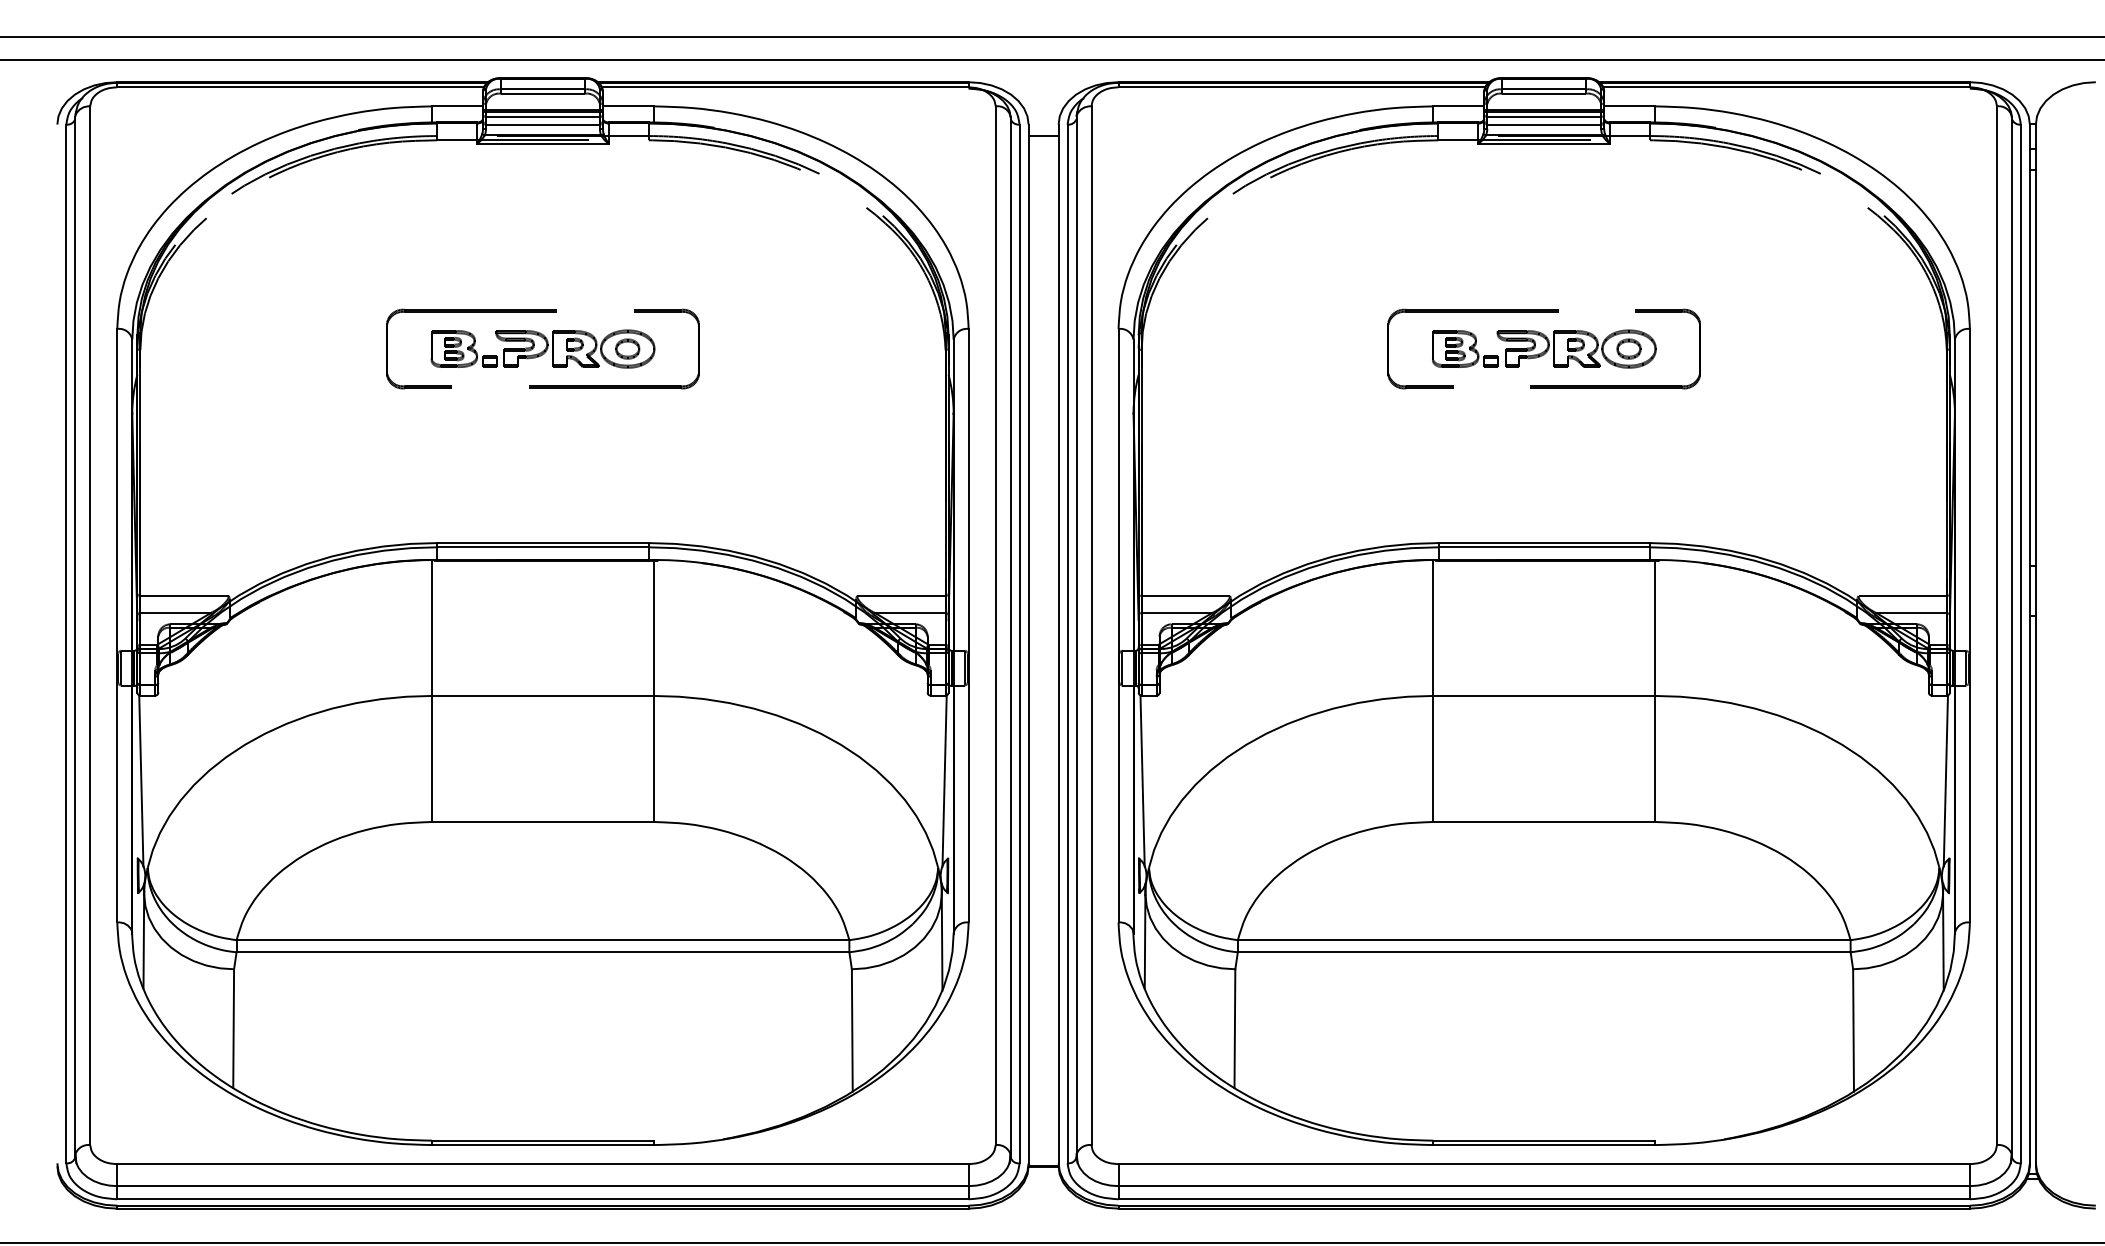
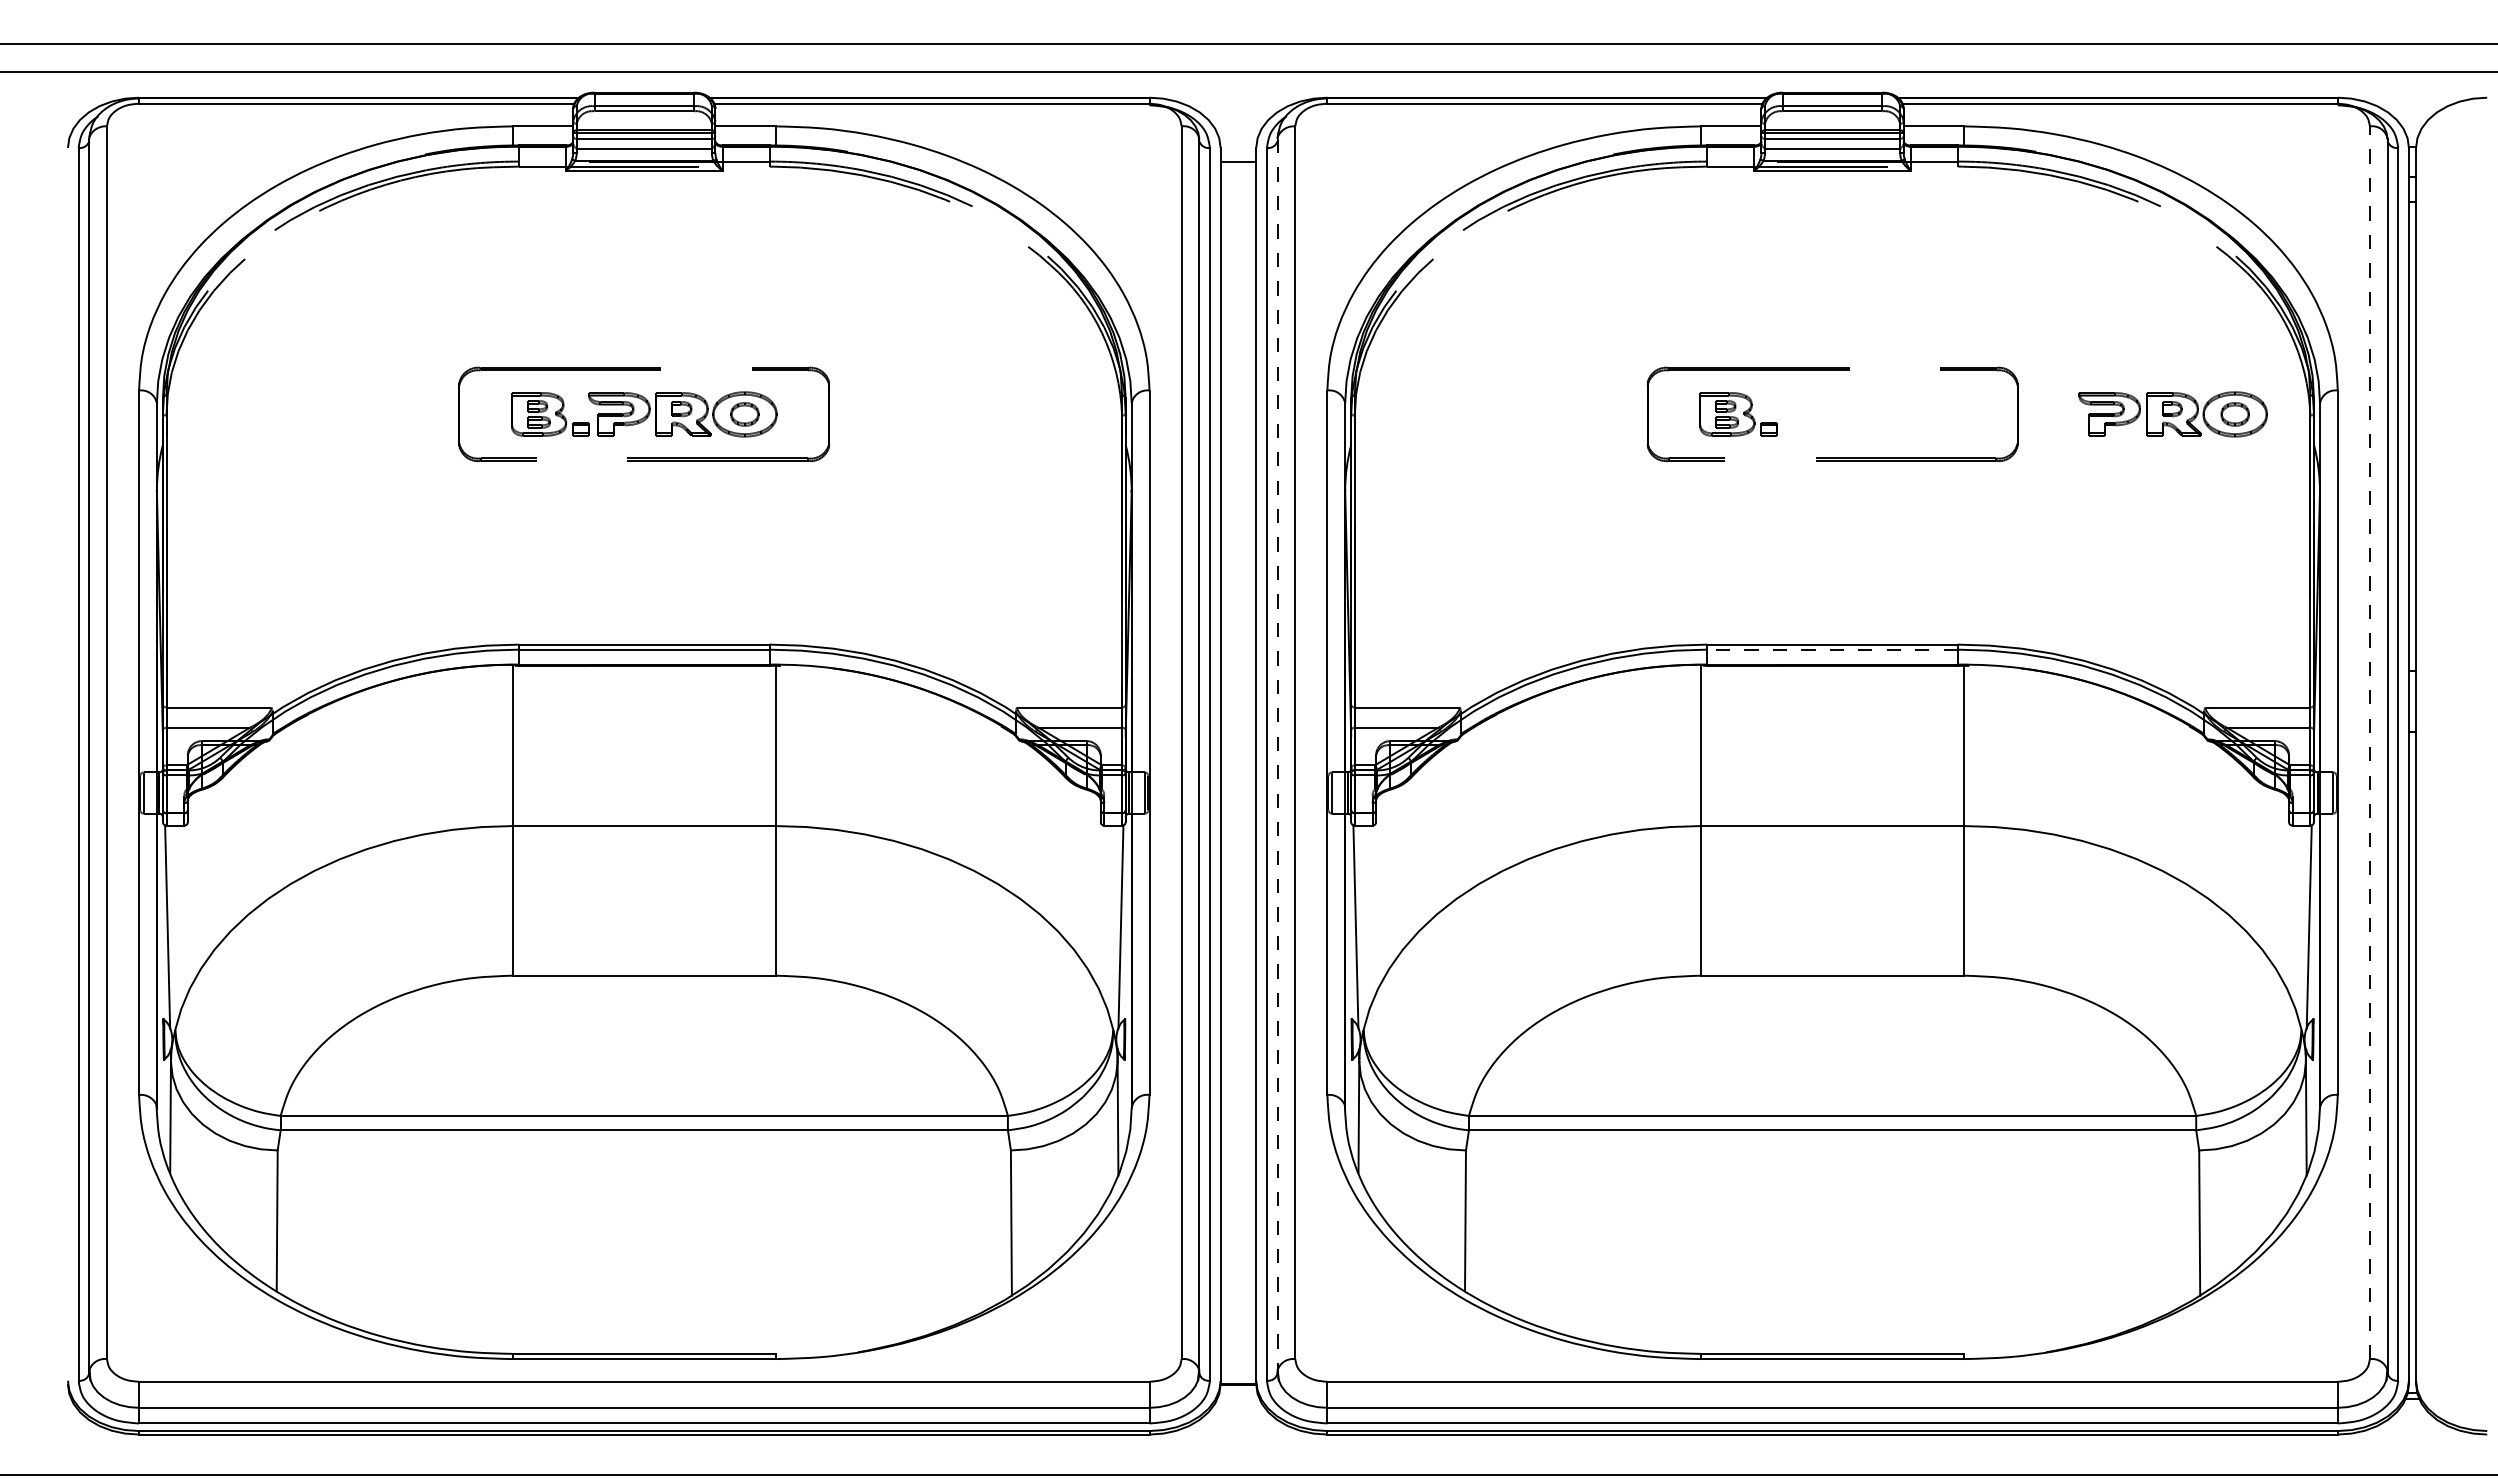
part: (1576, 349) -> (2172, 414), moved
line: (1544, 547) -> (1832, 649), solid -> dashed
line: (1996, 625) -> (2369, 742), solid -> dashed
line: (1076, 636) -> (1277, 755), solid -> dashed

